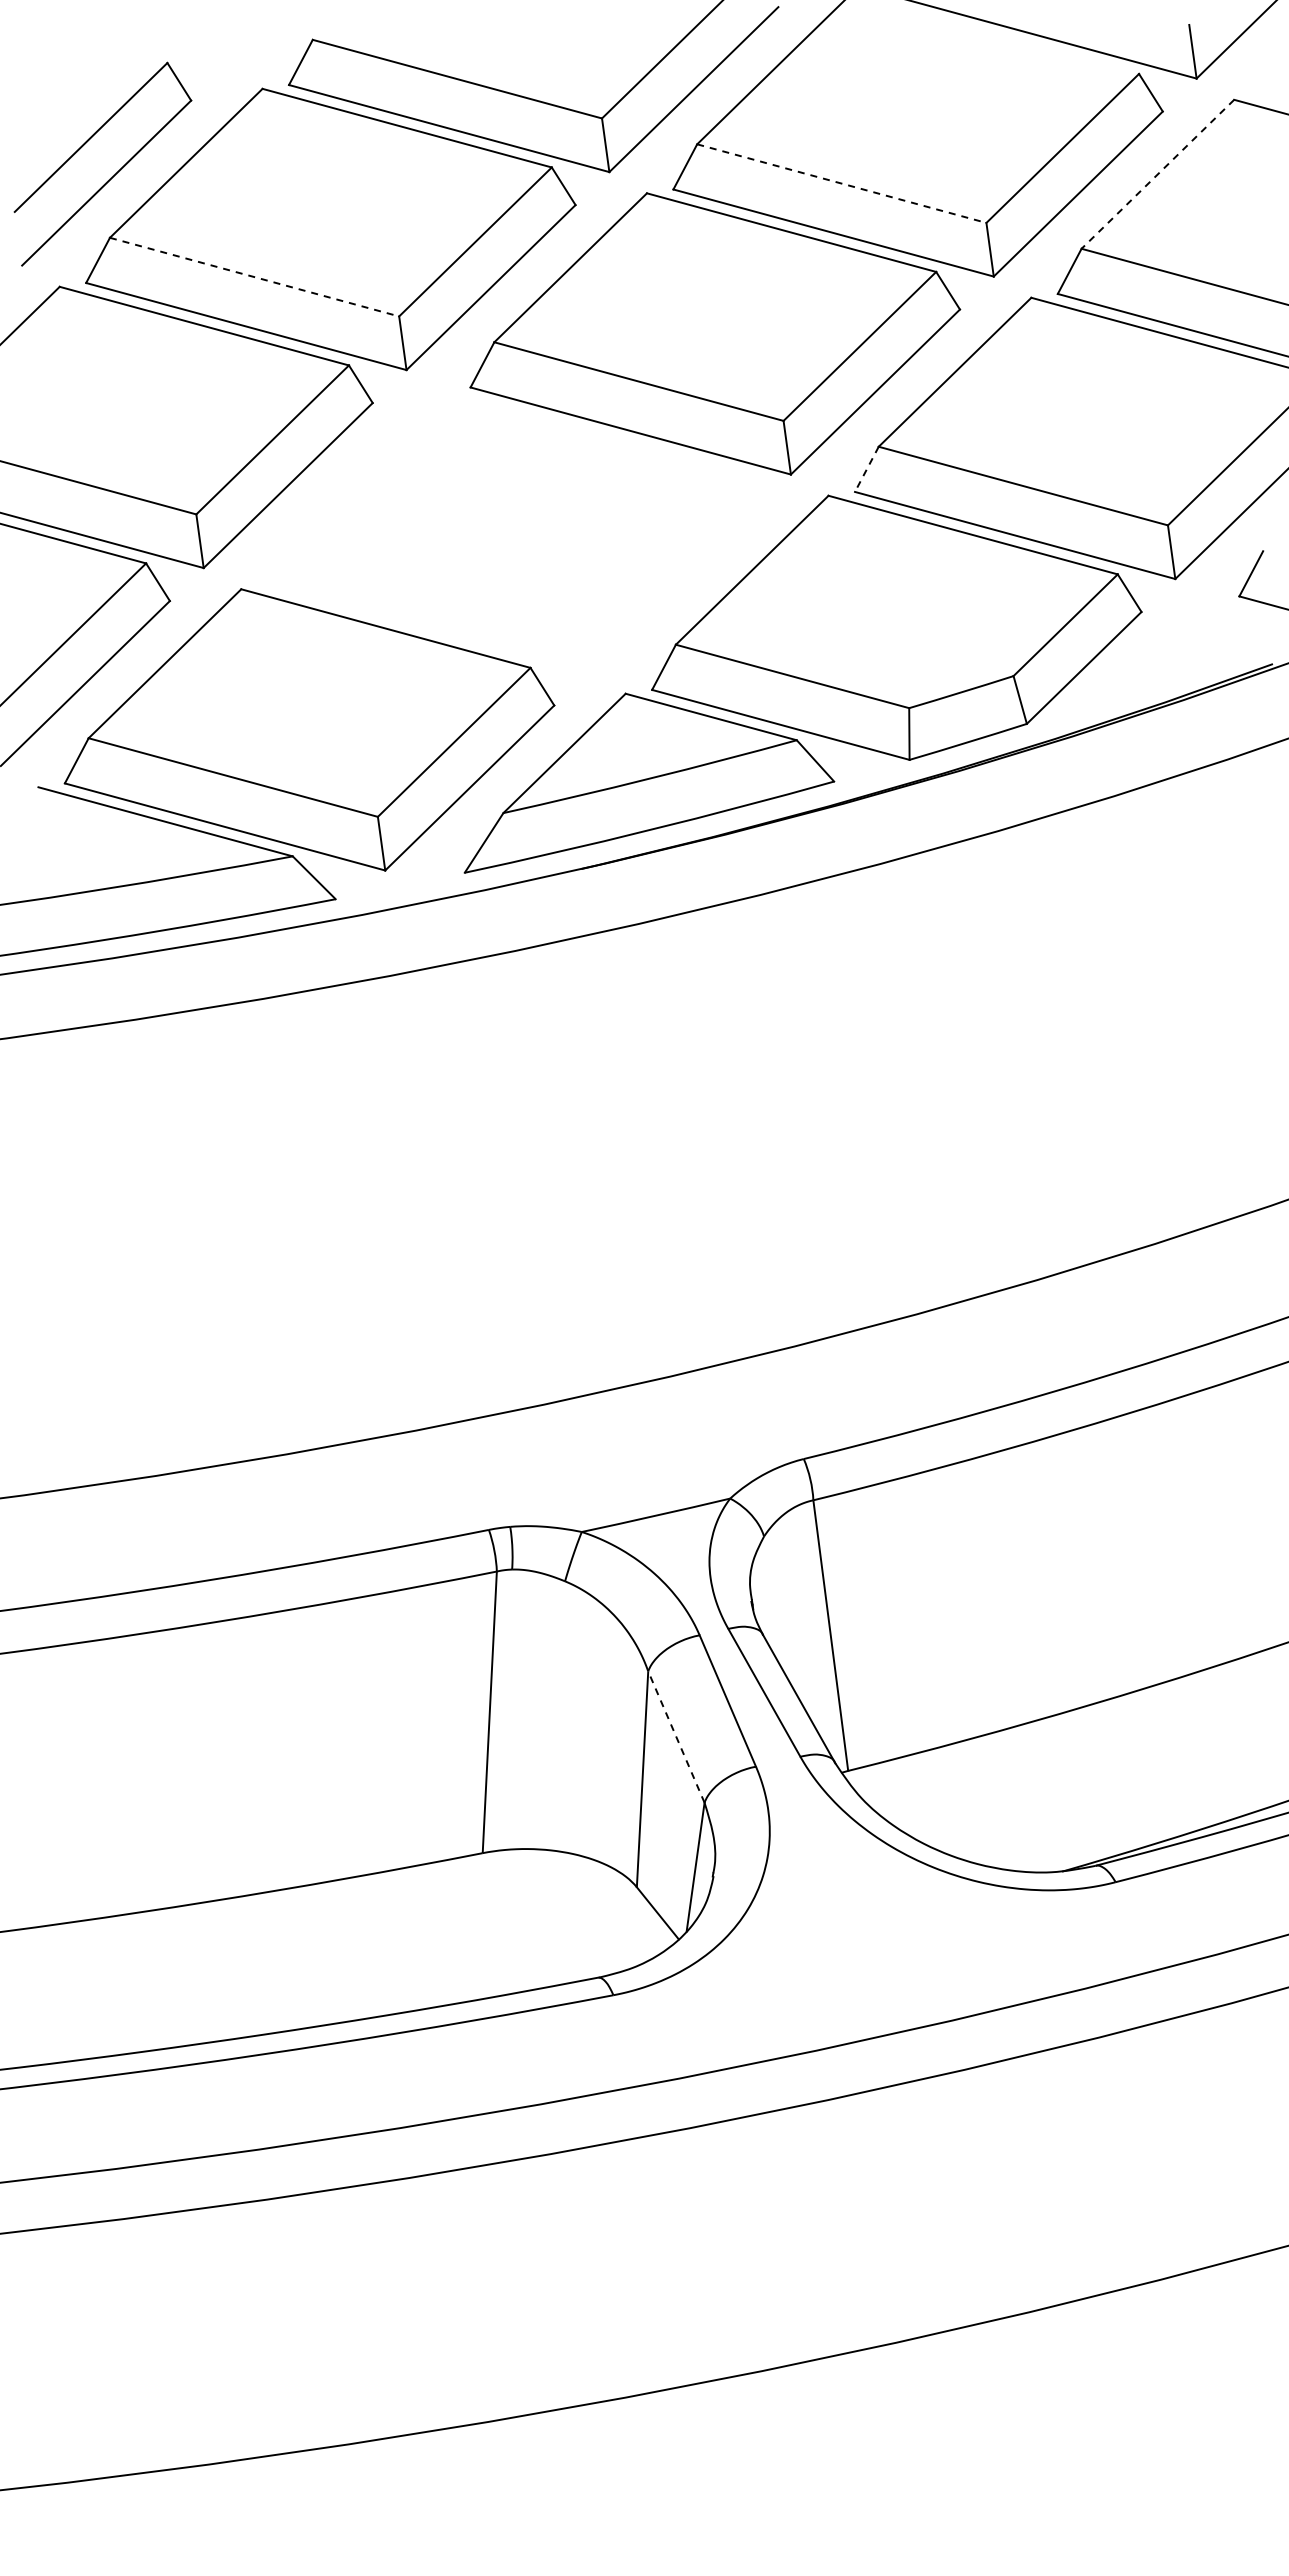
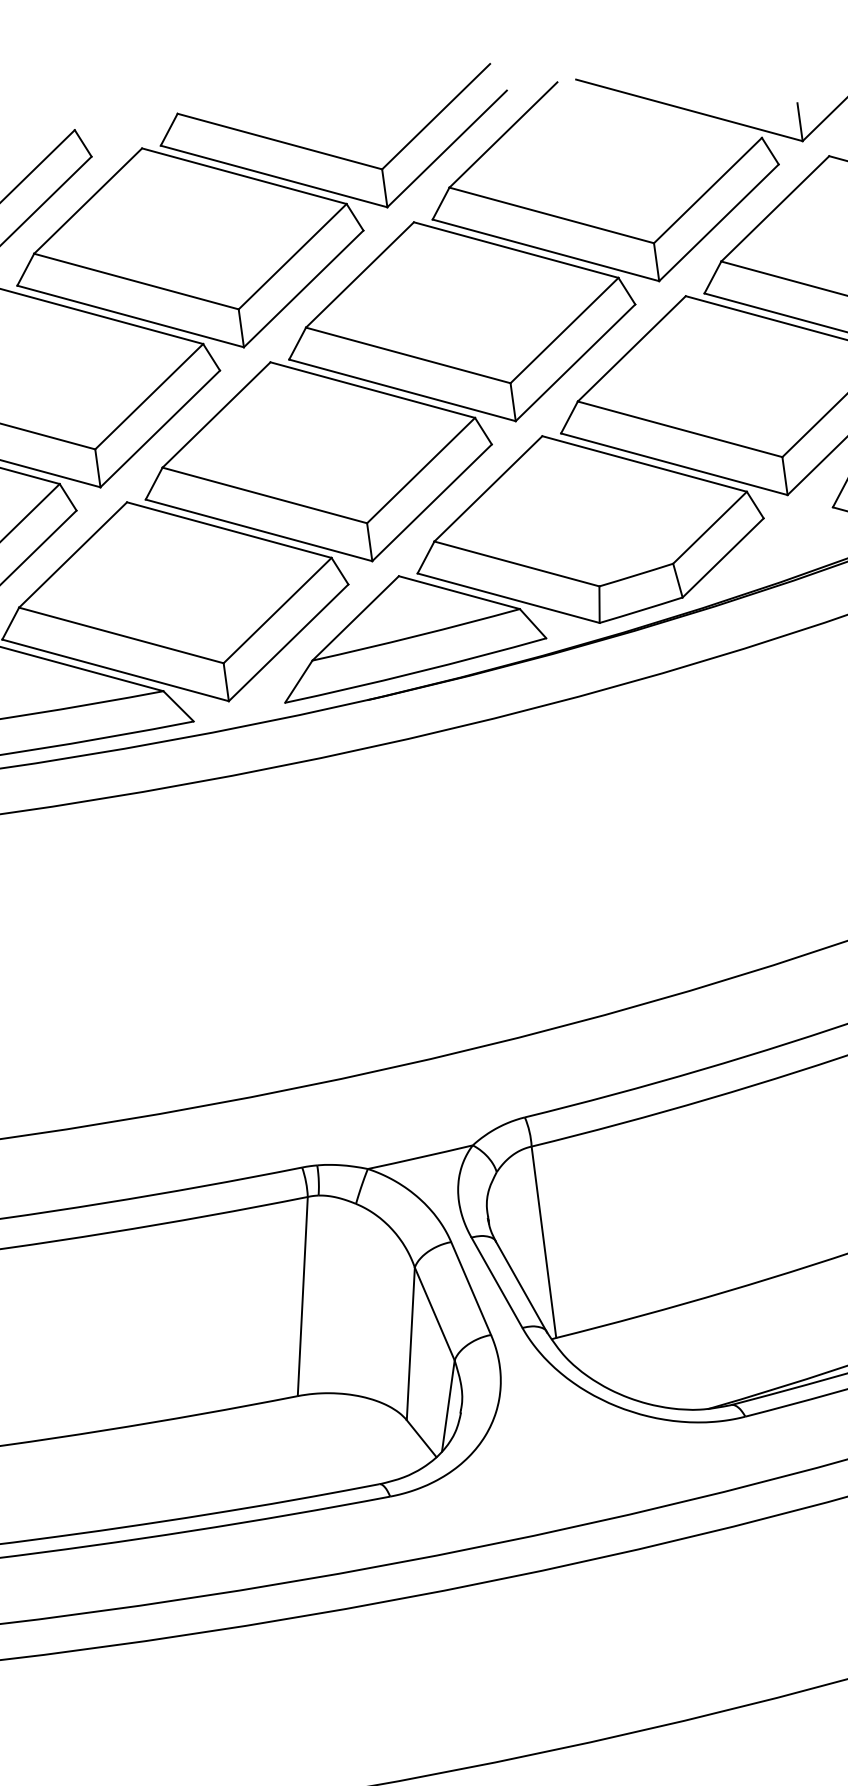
line: (1157, 174) -> (775, 208), dashed -> solid
line: (841, 183) -> (551, 215), dashed -> solid
line: (254, 277) -> (136, 281), dashed -> solid
line: (866, 469) -> (569, 417), dashed -> solid
part: (512, 531) -> (318, 461), added
line: (676, 1736) -> (434, 1313), dashed -> solid

